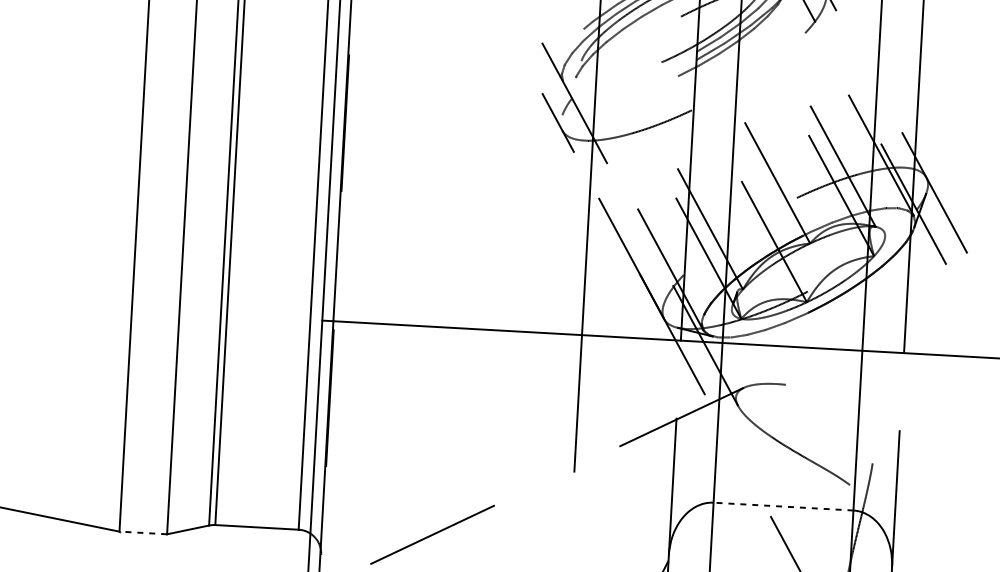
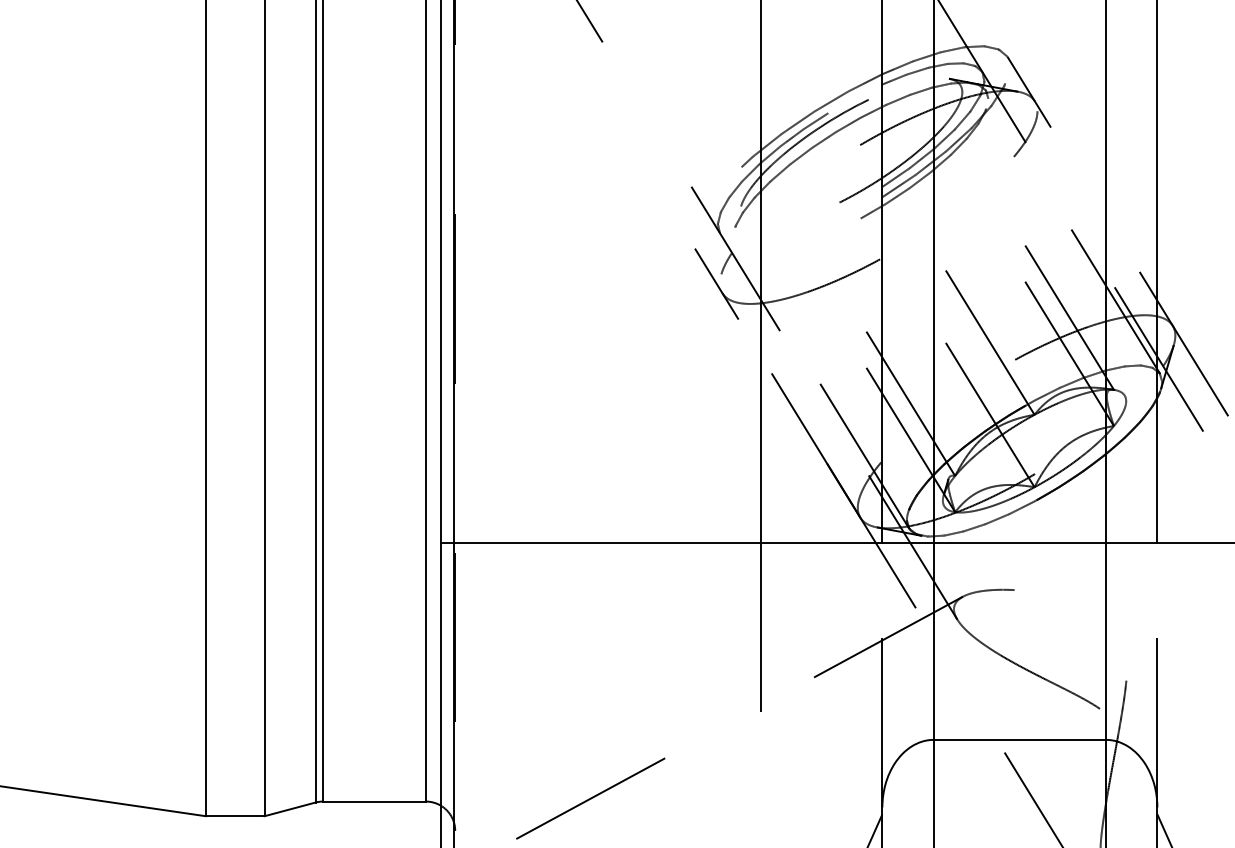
line: (783, 506) -> (1019, 739), dashed -> solid
line: (142, 533) -> (234, 816), dashed -> solid

